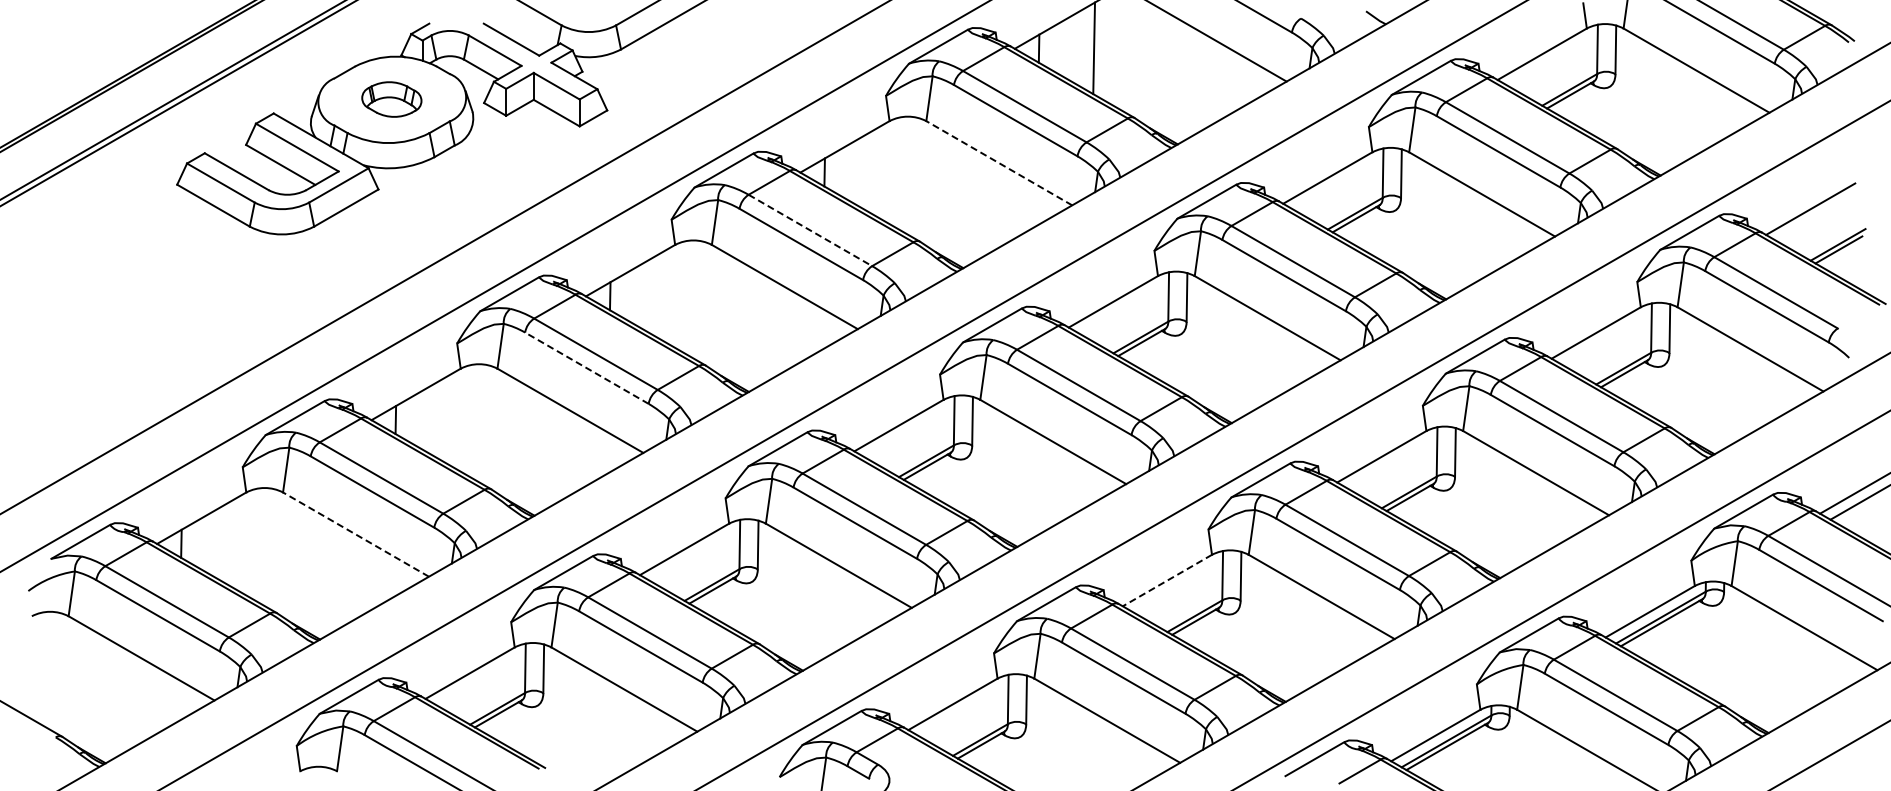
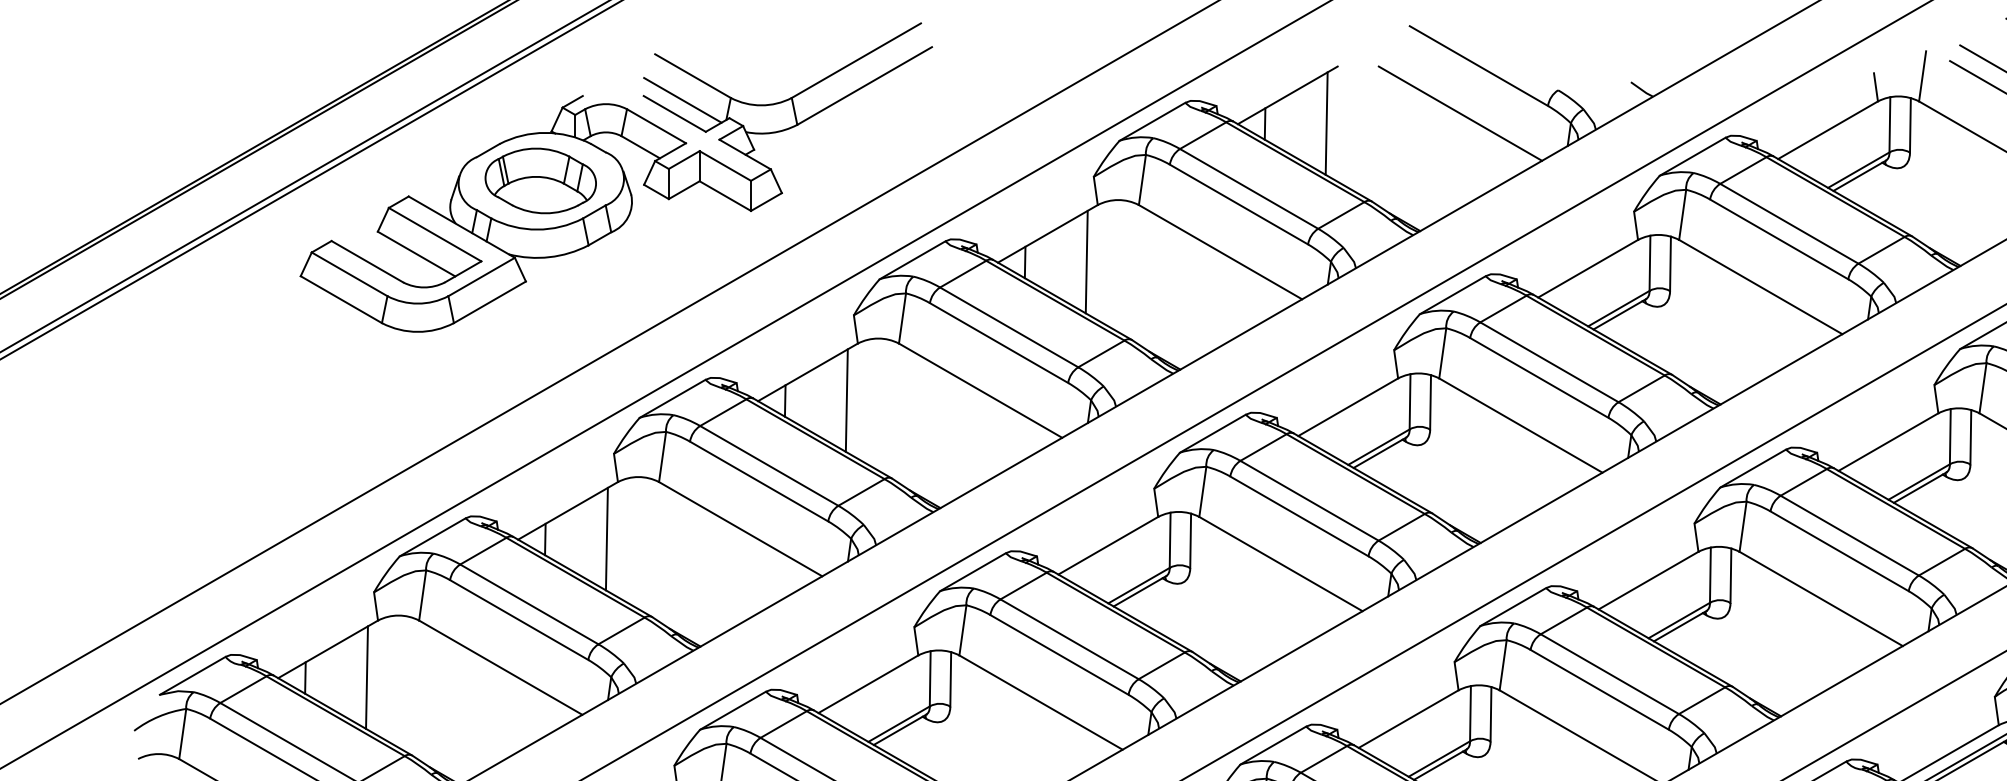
line: (518, 27) -> (682, 100), added
part: (391, 99) -> (540, 180), size x1.67
line: (998, 163) -> (1219, 252), dashed -> solid
line: (879, 171) -> (1086, 261), added
line: (810, 230) -> (1009, 327), dashed -> solid
line: (665, 295) -> (847, 400), added
line: (586, 368) -> (758, 481), dashed -> solid
line: (450, 419) -> (606, 538), added
line: (355, 534) -> (500, 667), dashed -> solid
line: (236, 543) -> (367, 677), added
line: (1166, 580) -> (1407, 719), dashed -> solid

